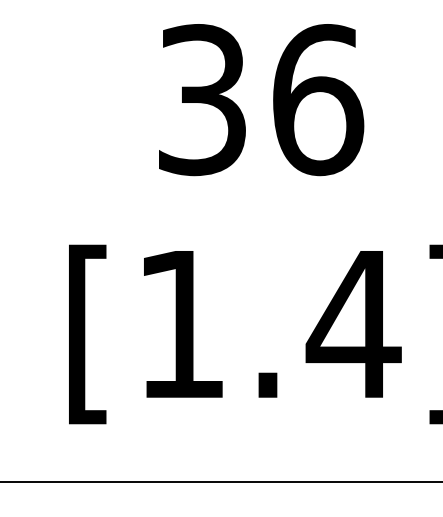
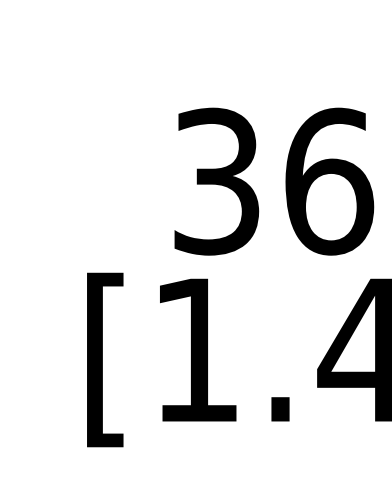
text: (261, 100) -> (274, 182), moved

